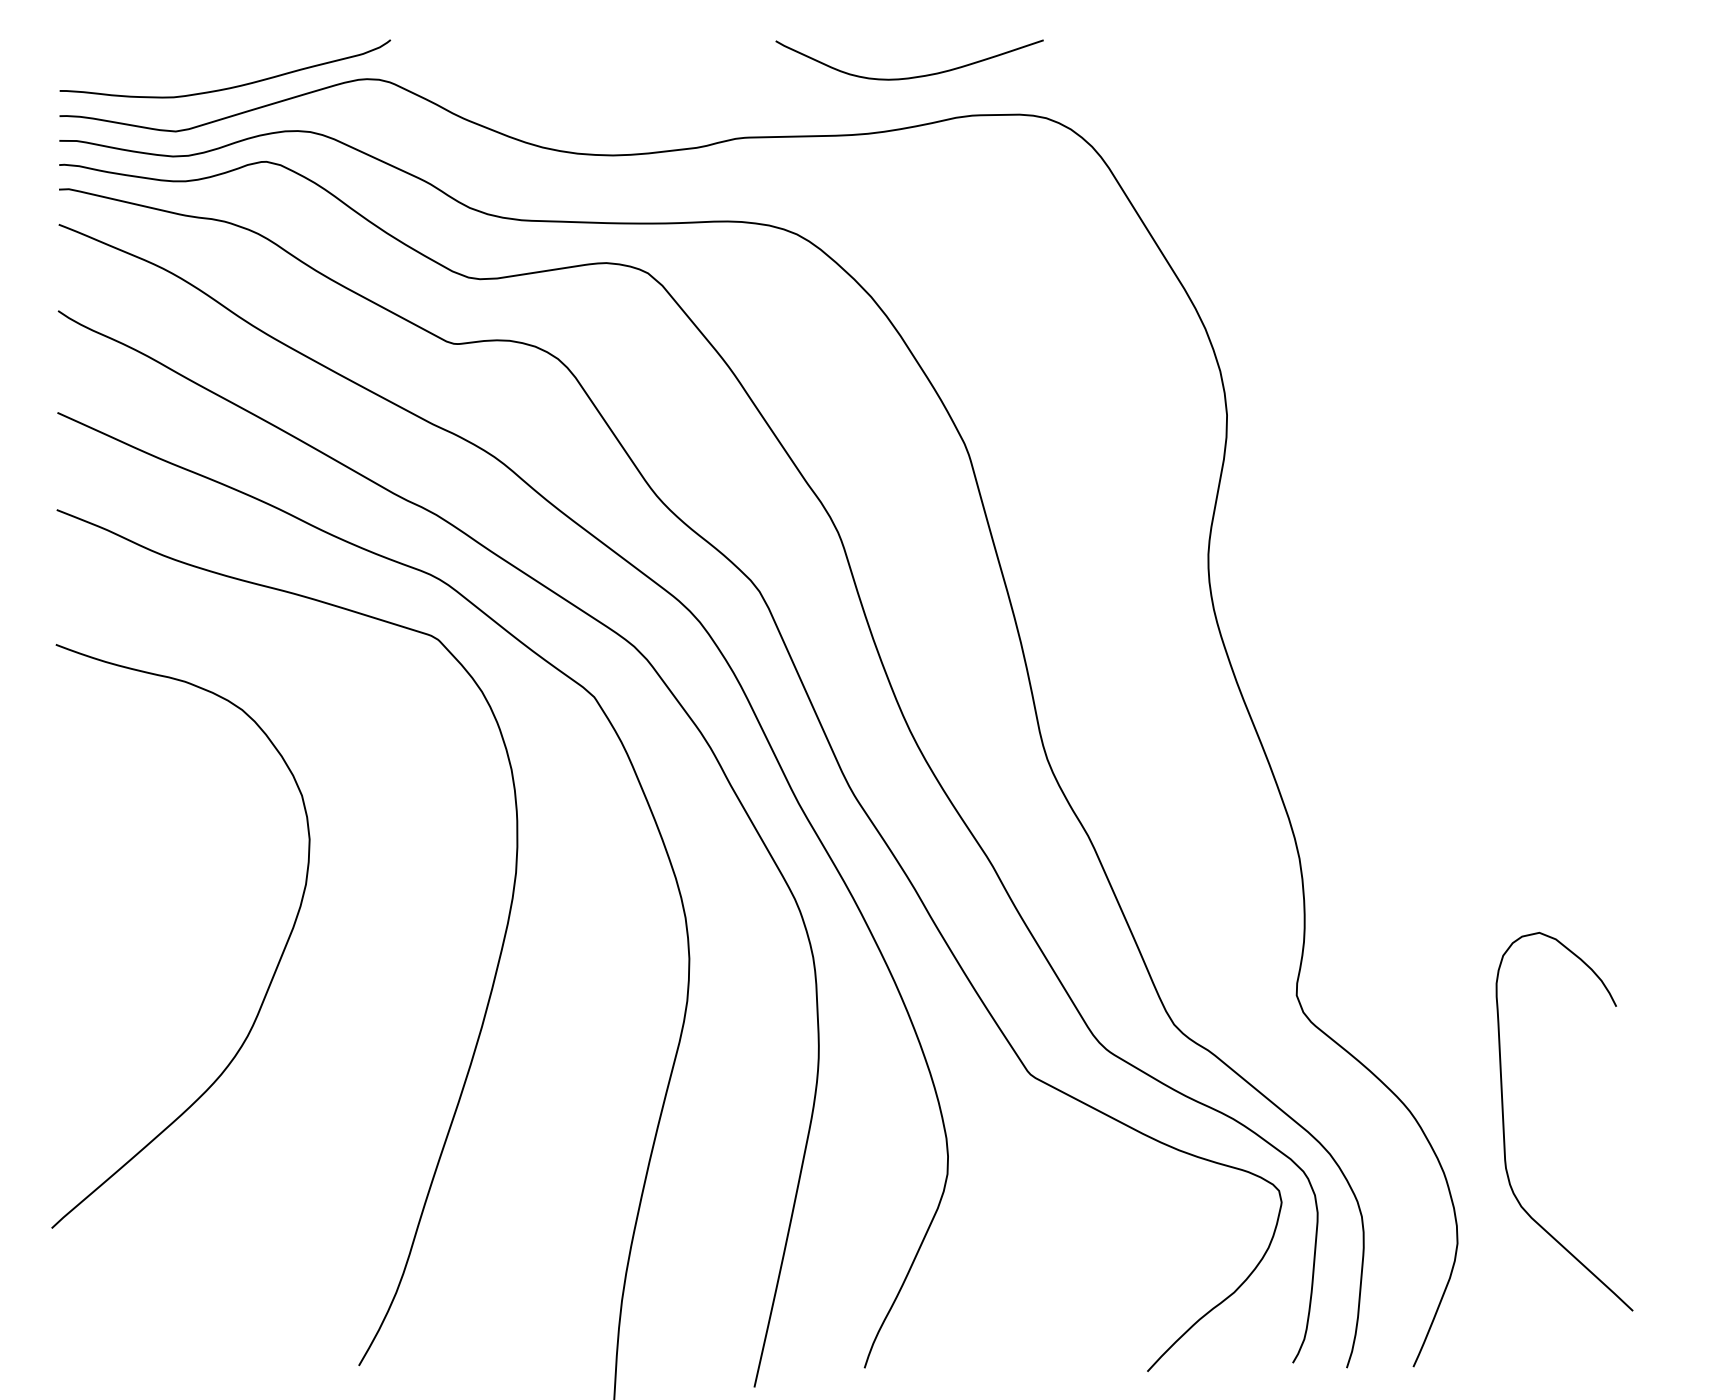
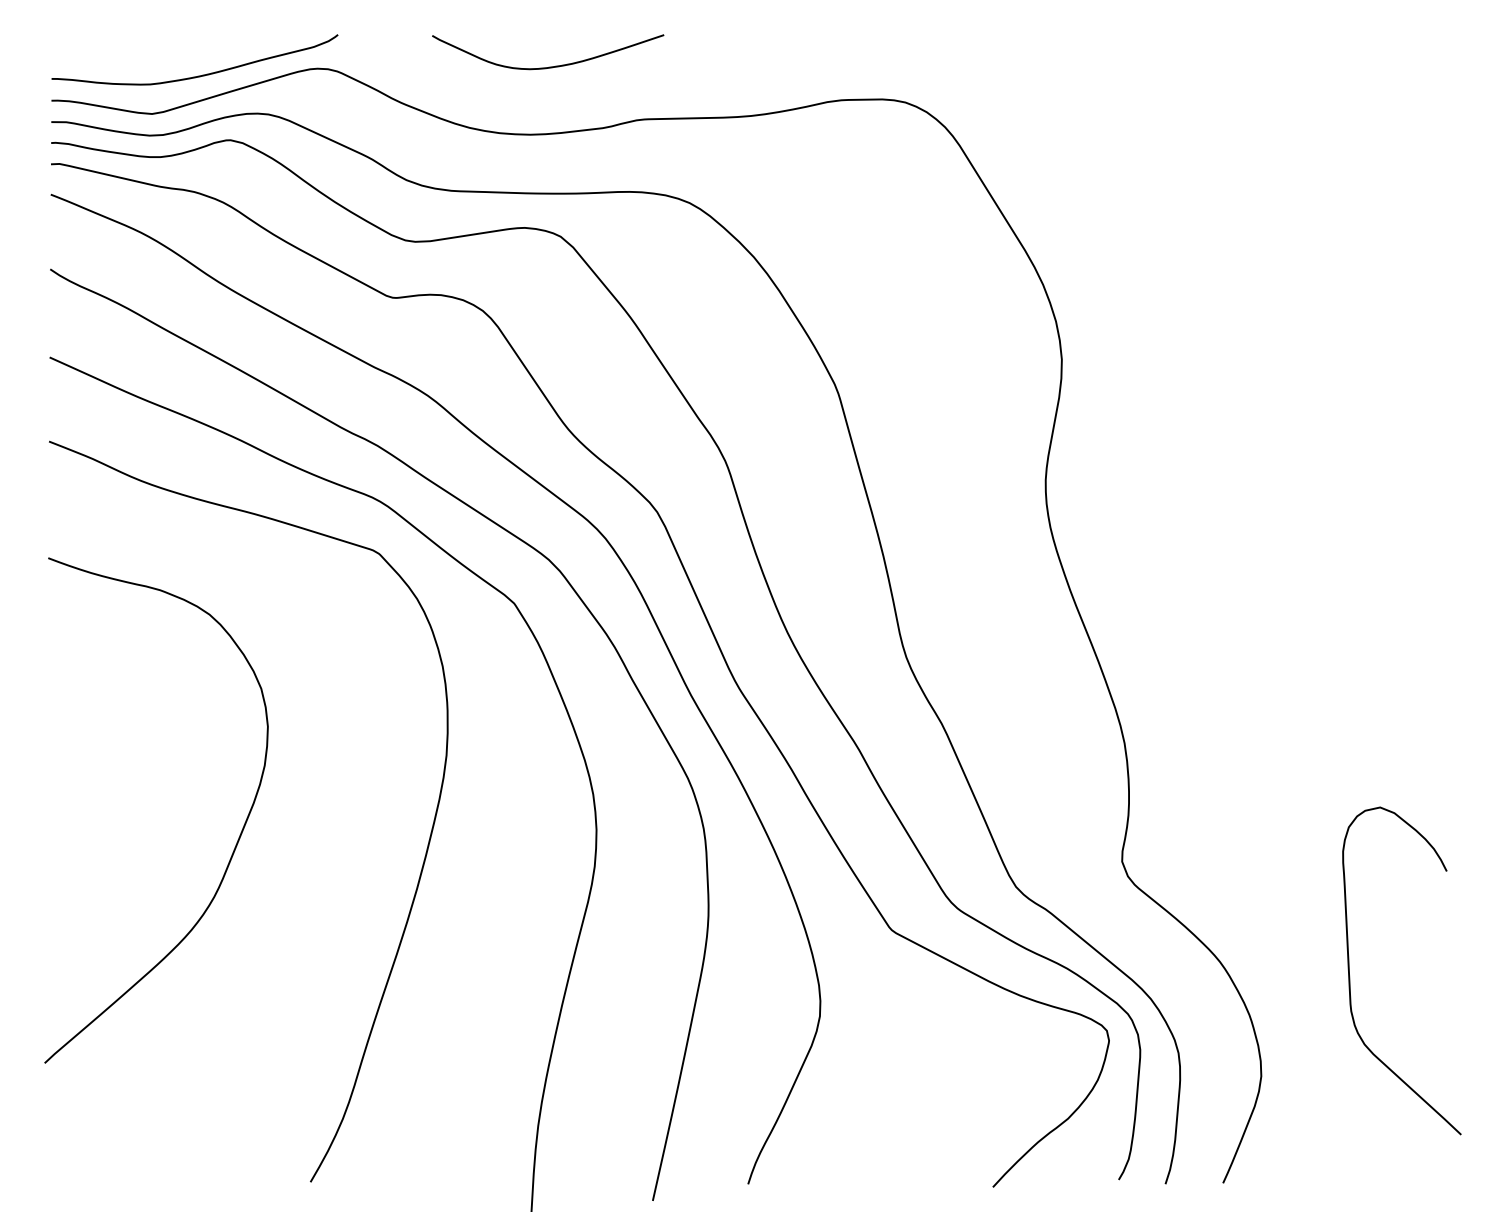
curve: (911, 76) -> (549, 66), moved
curve: (1505, 1128) -> (1350, 976), moved

